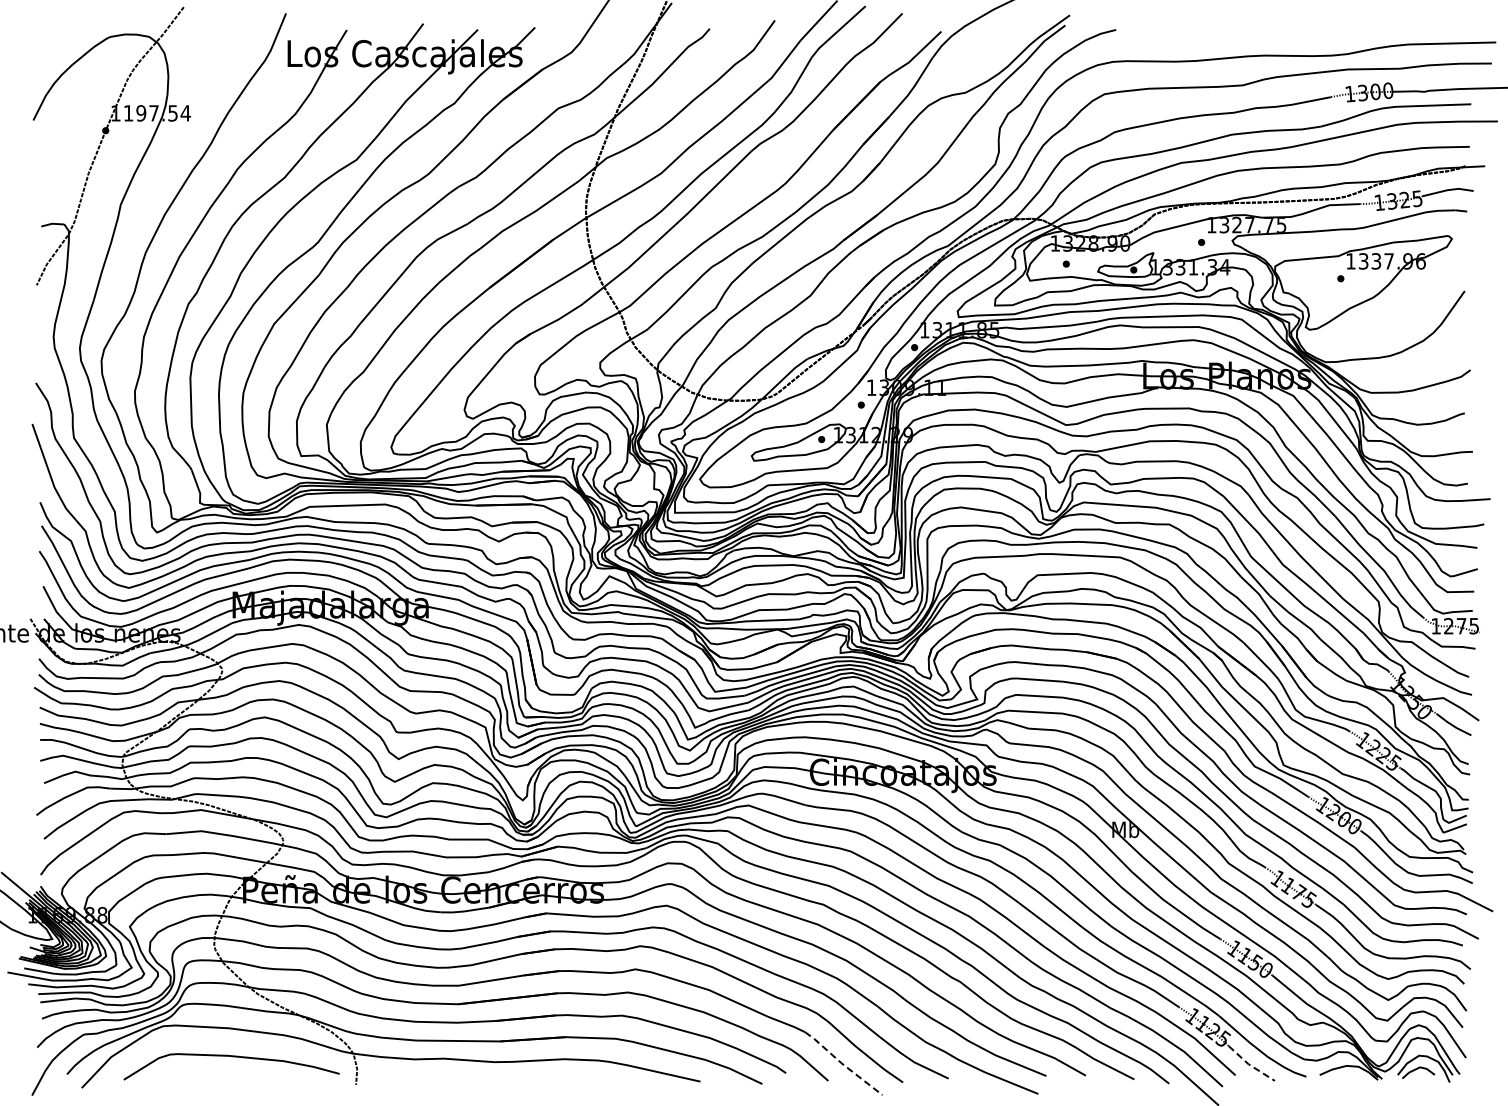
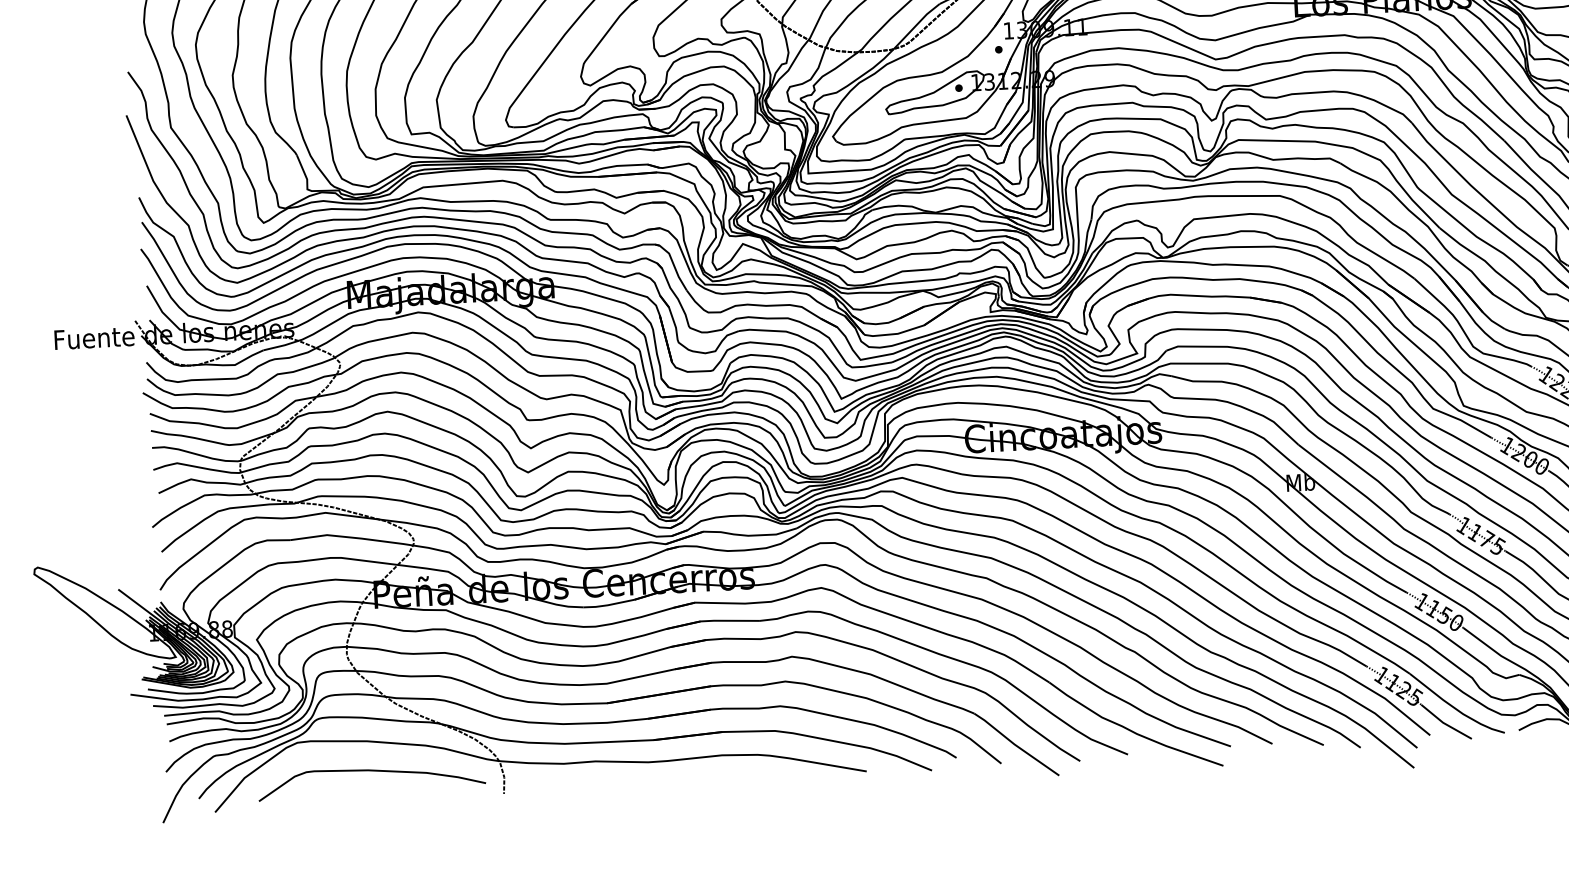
line: (842, 1064) -> (1015, 745), dashed -> solid
line: (1250, 1065) -> (1445, 724), dashed -> solid

